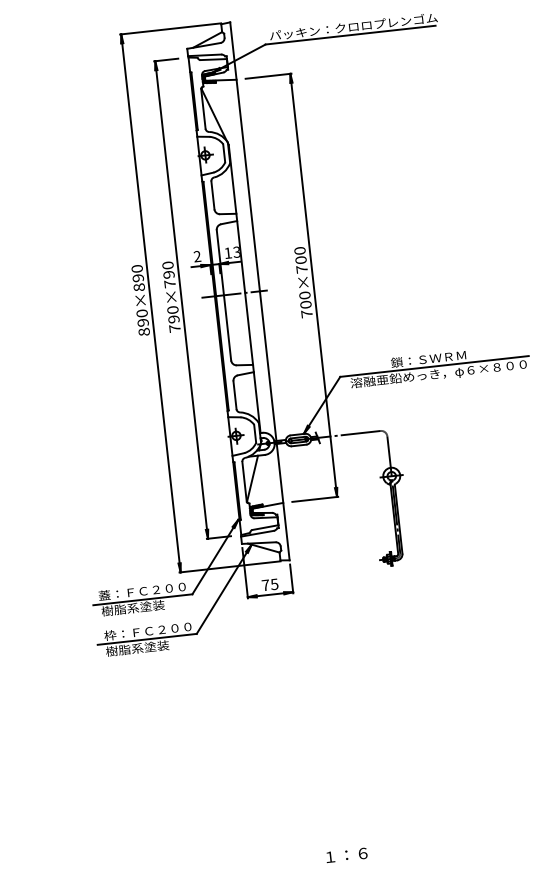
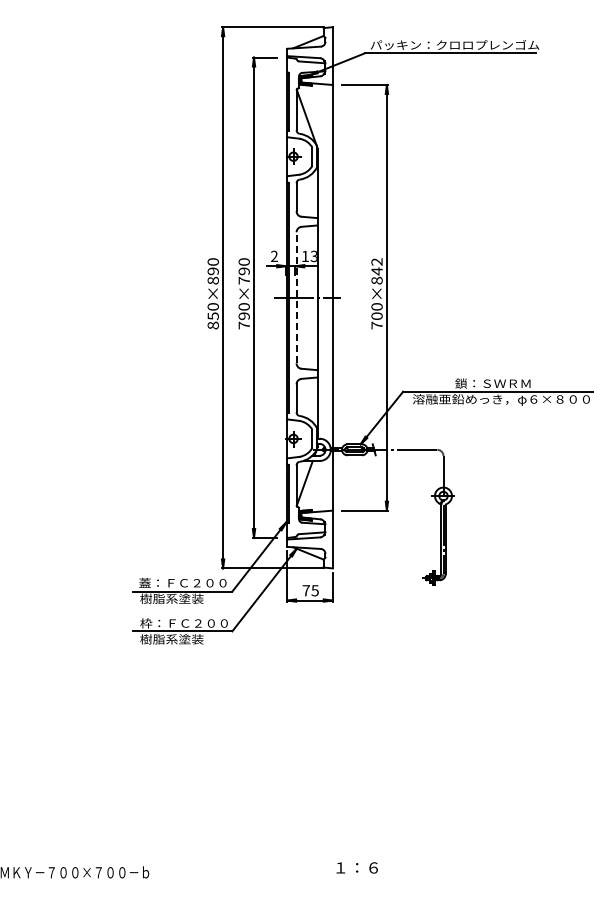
text: (300, 260) -> (376, 271), 700×700 -> 700×842
line: (223, 295) -> (296, 297), solid -> dashed
text: (142, 323) -> (212, 316), 890×890 -> 850×890

